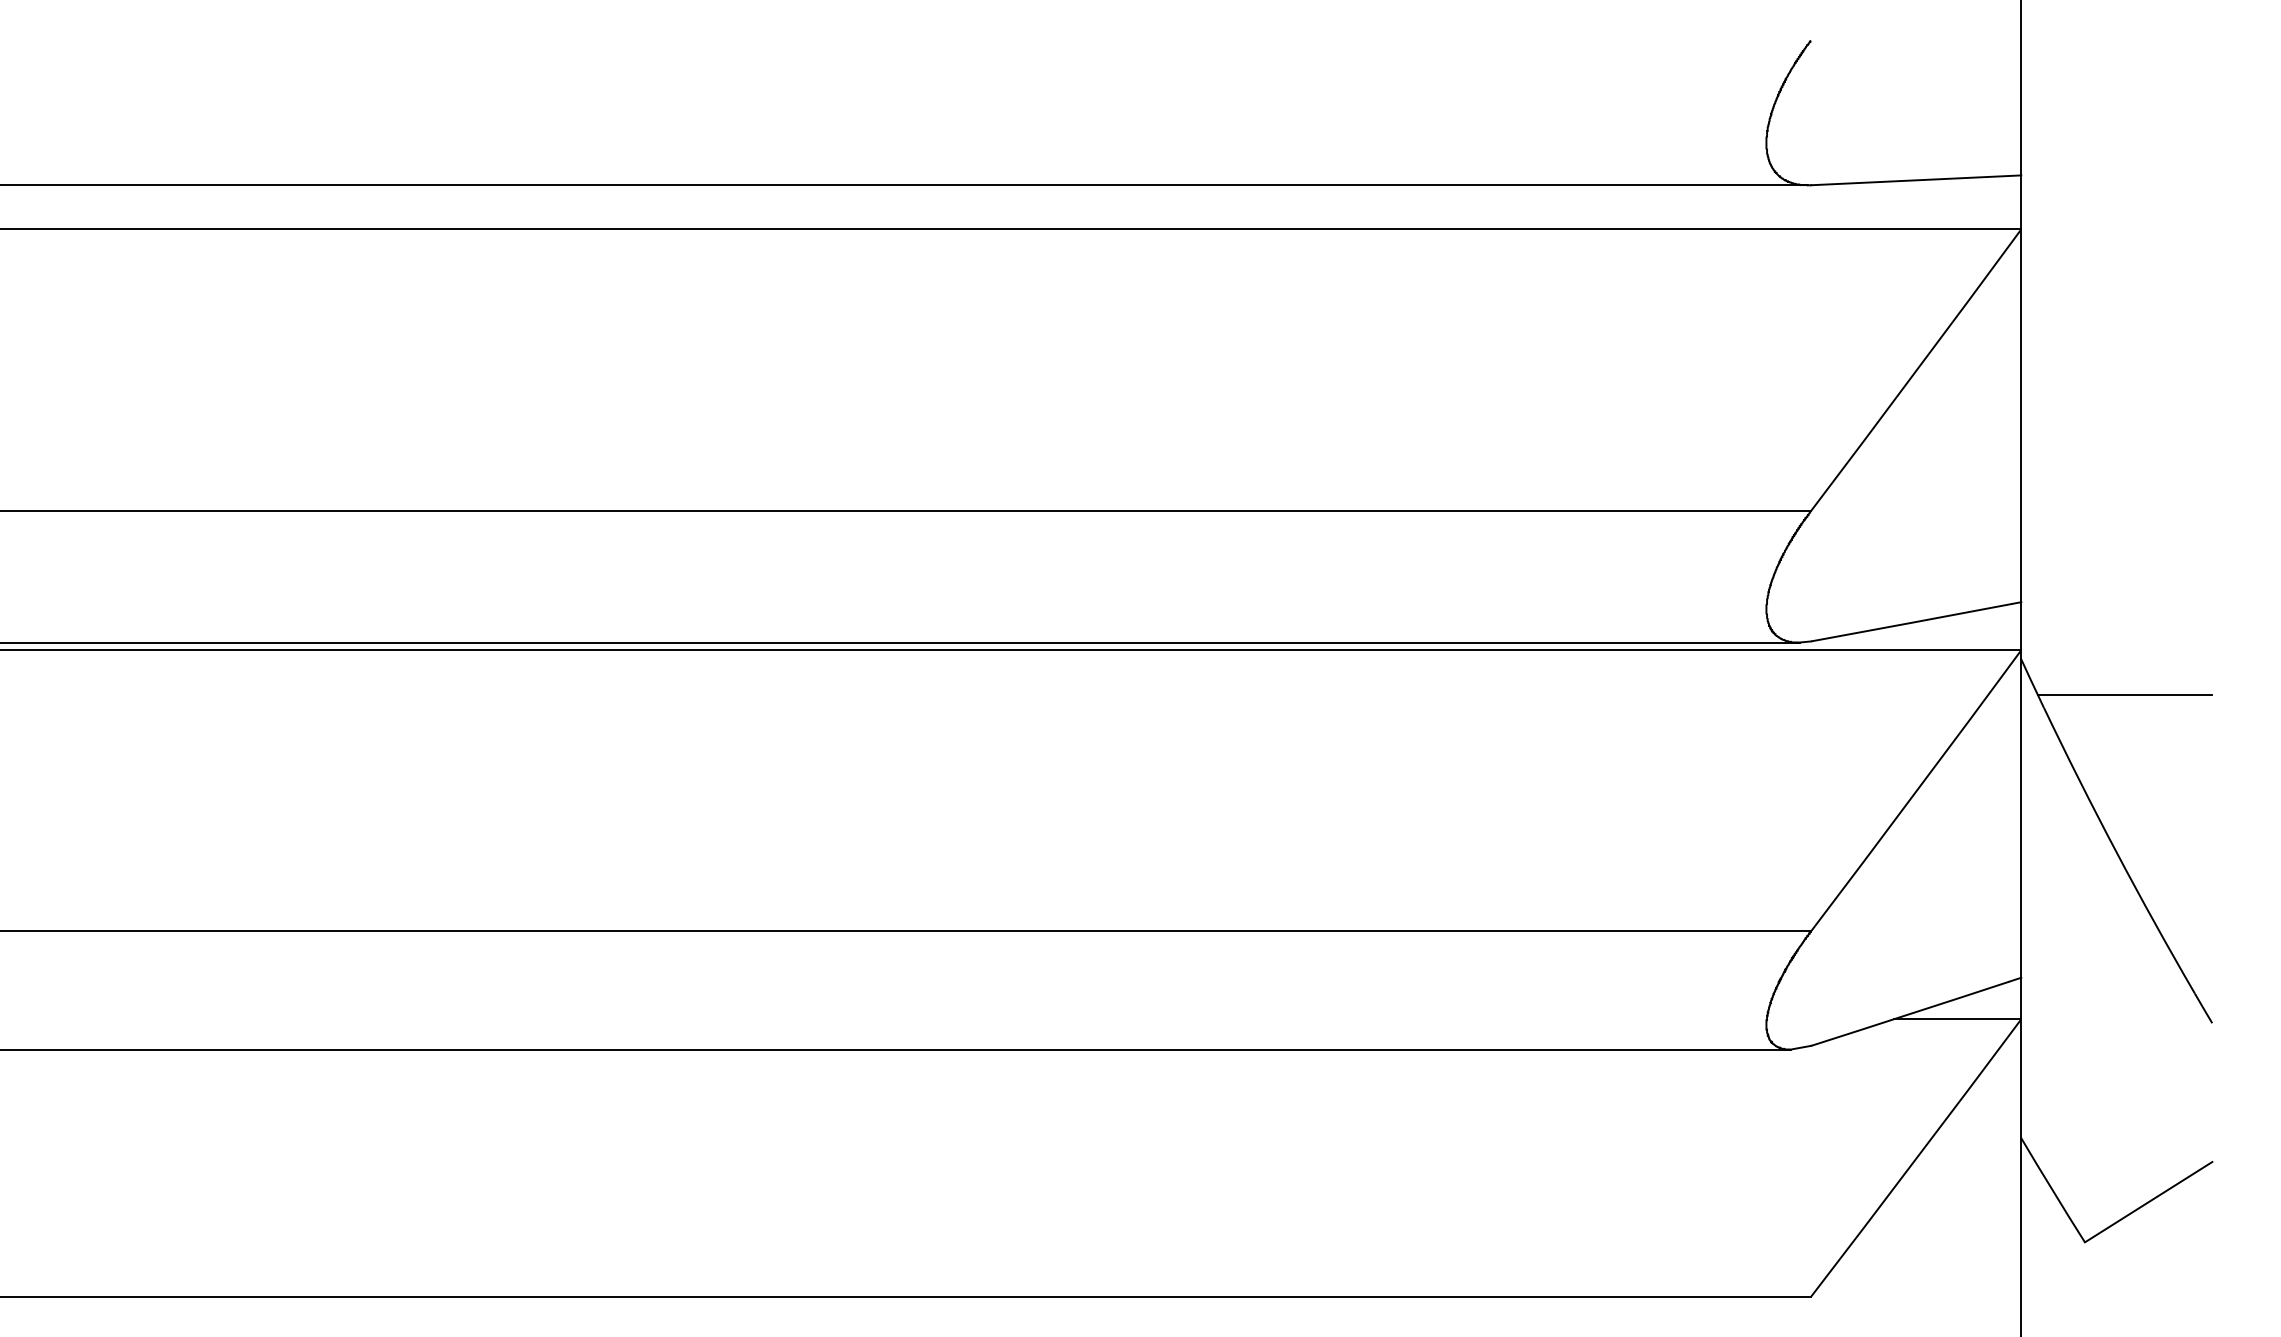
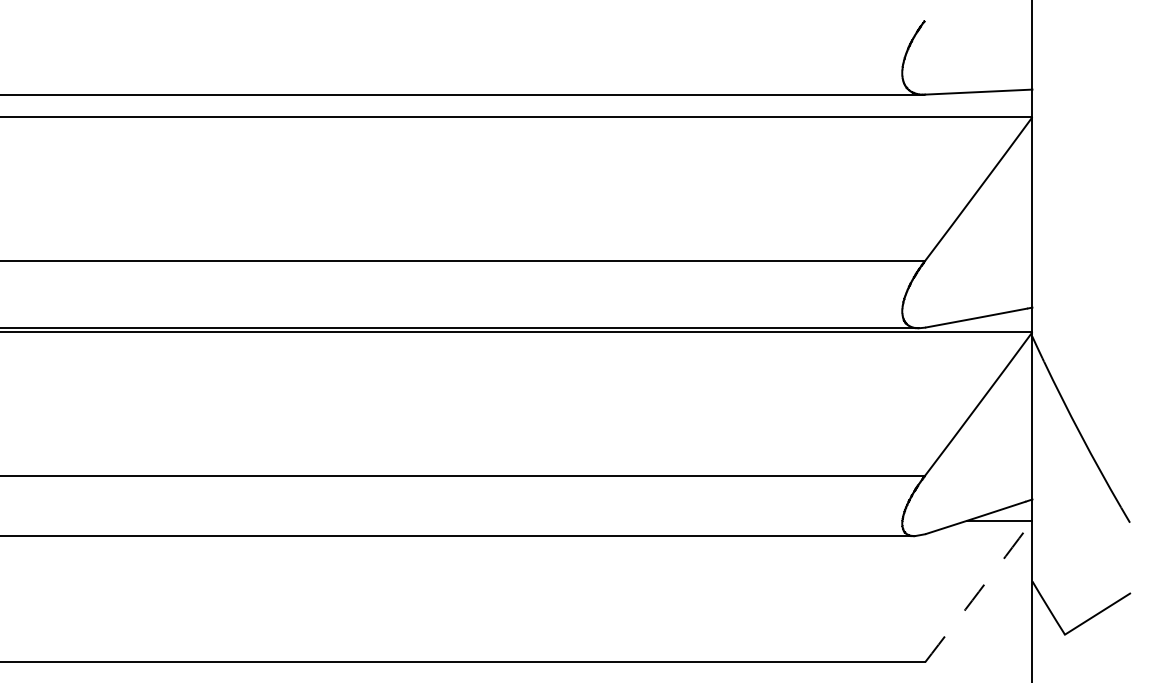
line: (2125, 693) -> (1085, 354), removed
arc: (1917, 1157) -> (979, 591), solid -> dashed

